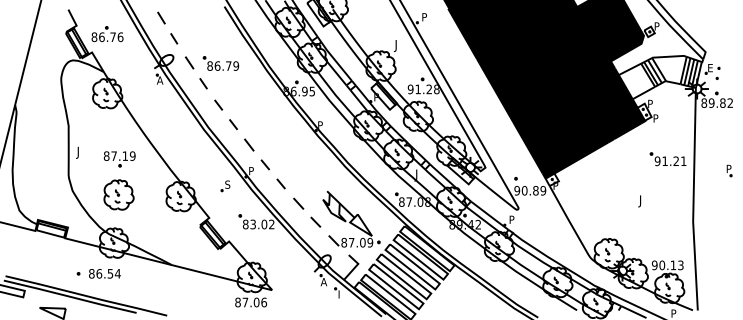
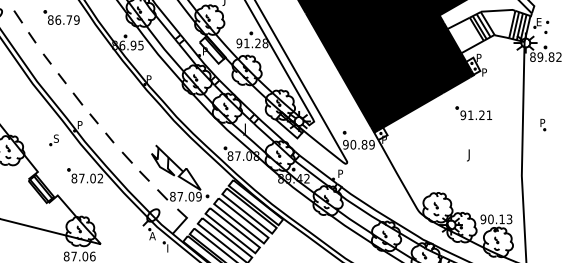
part: (220, 63) -> (61, 17), moved
part: (667, 159) -> (473, 113), moved
part: (729, 170) -> (543, 124), moved
text: (252, 224) -> (81, 178), 83.02 -> 87.02

